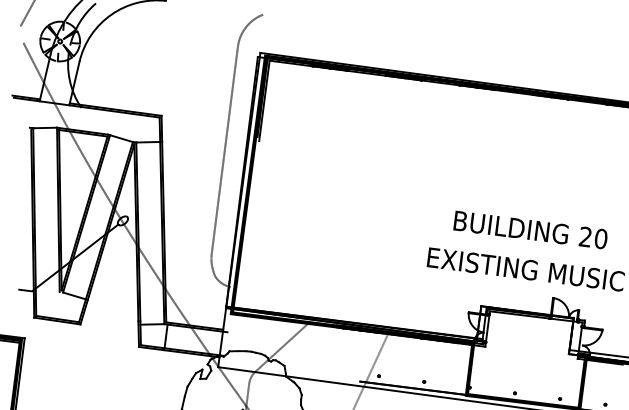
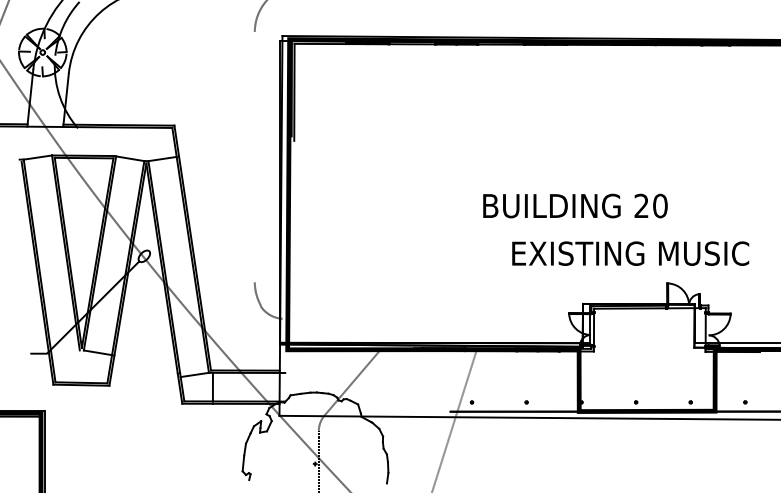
line: (224, 150) -> (254, 157), removed
text: (530, 229) -> (575, 205), moved

